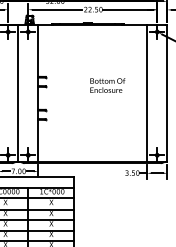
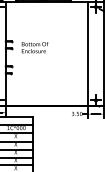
text: (107, 85) -> (34, 47), moved

